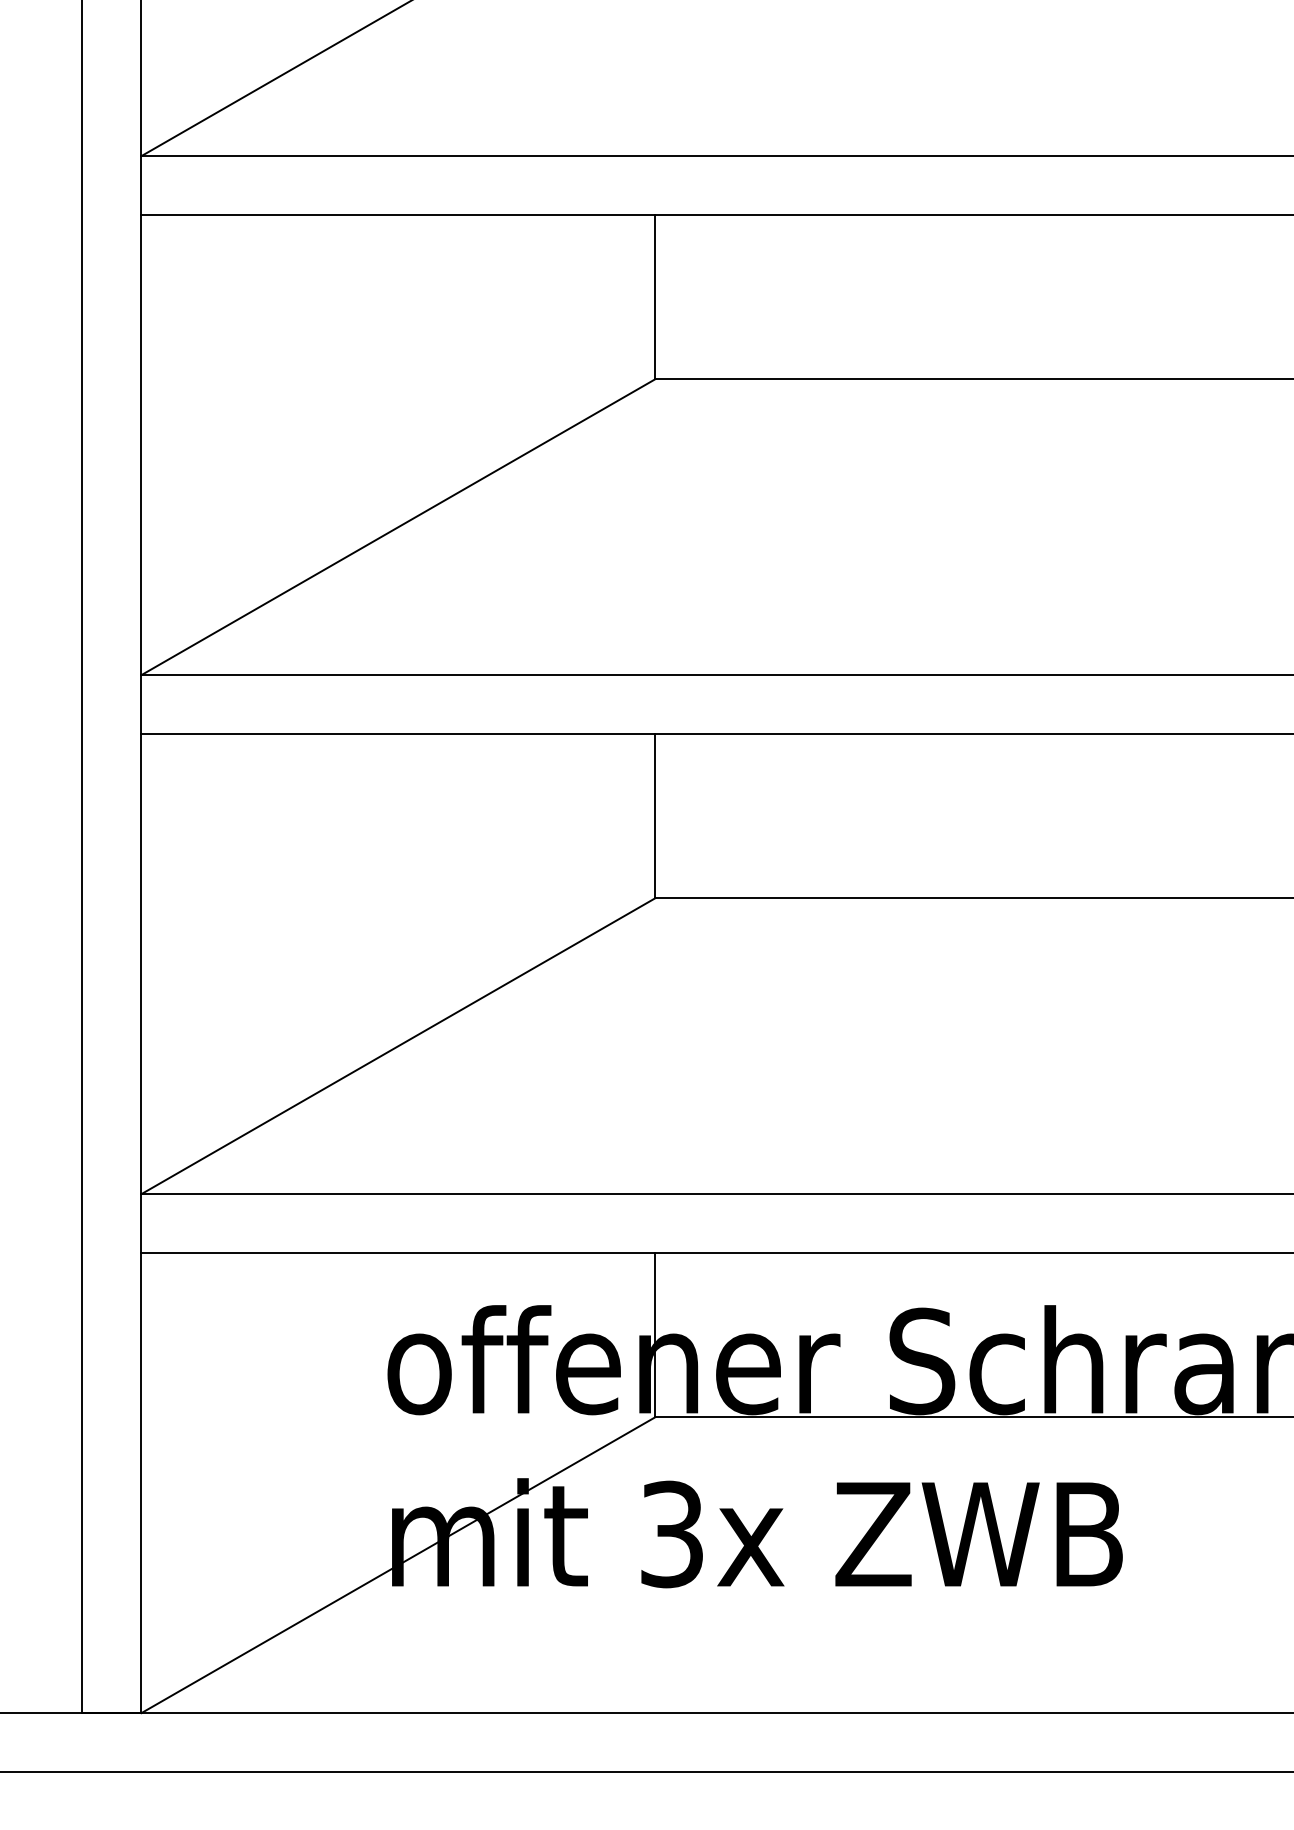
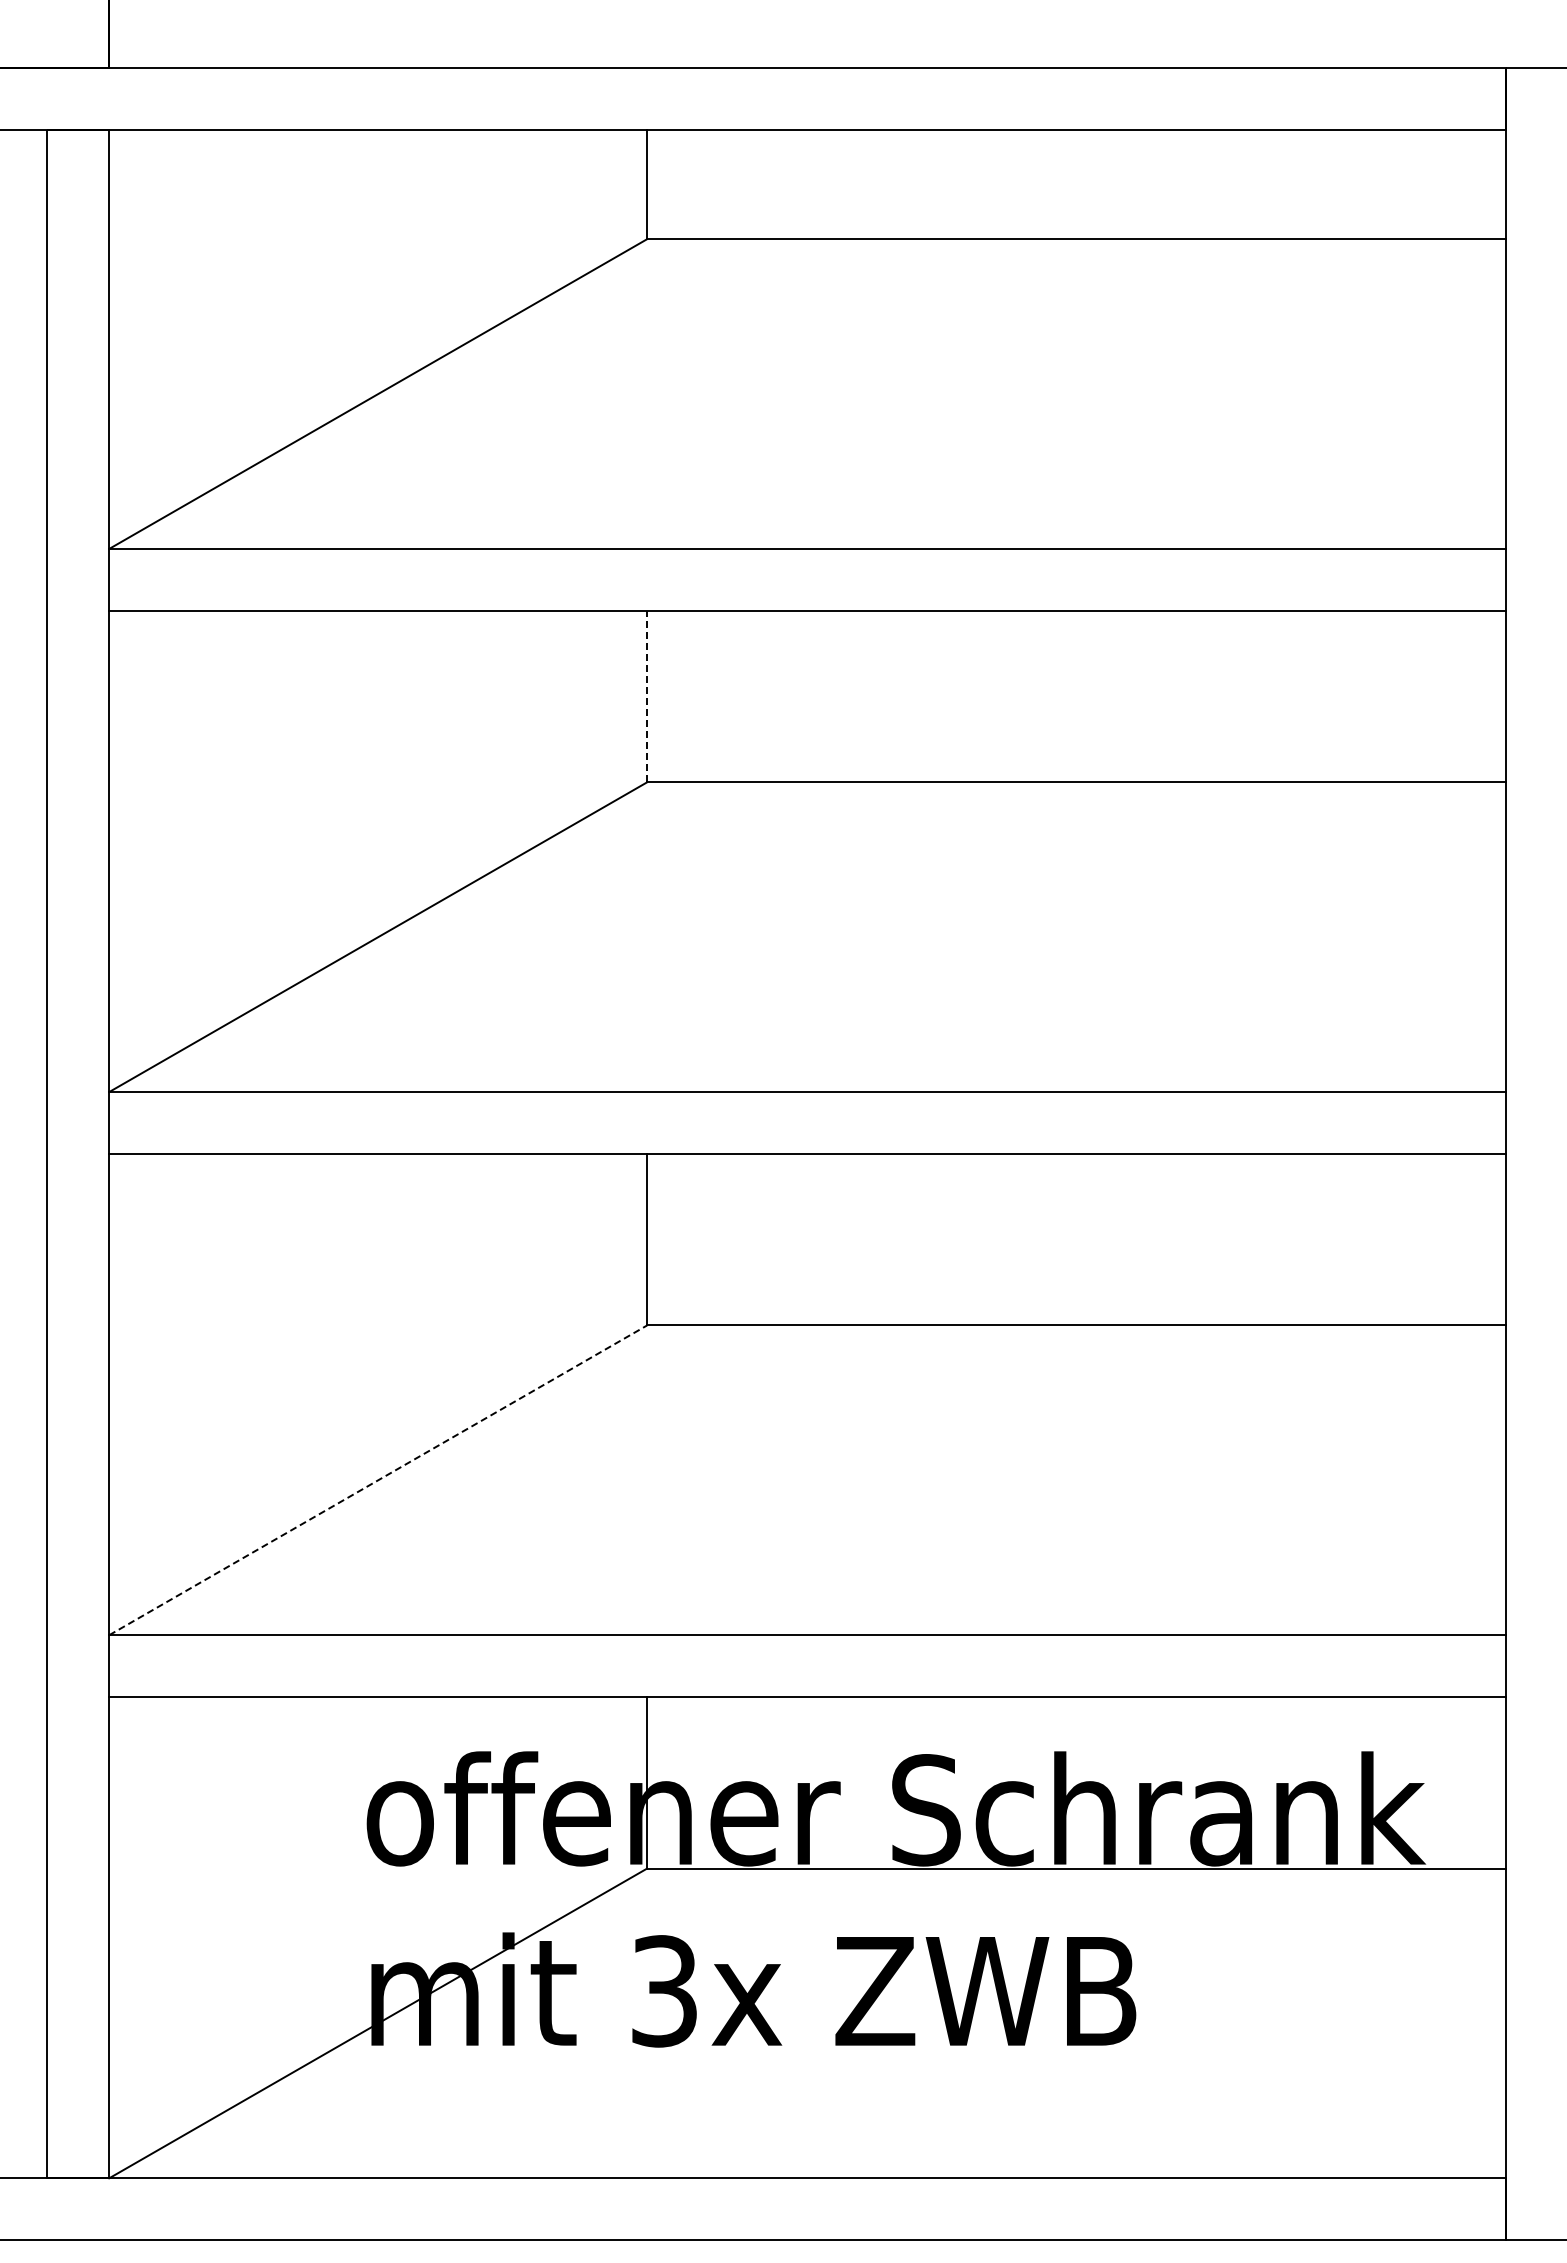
line: (655, 297) -> (647, 696), solid -> dashed
line: (398, 1046) -> (378, 1480), solid -> dashed

